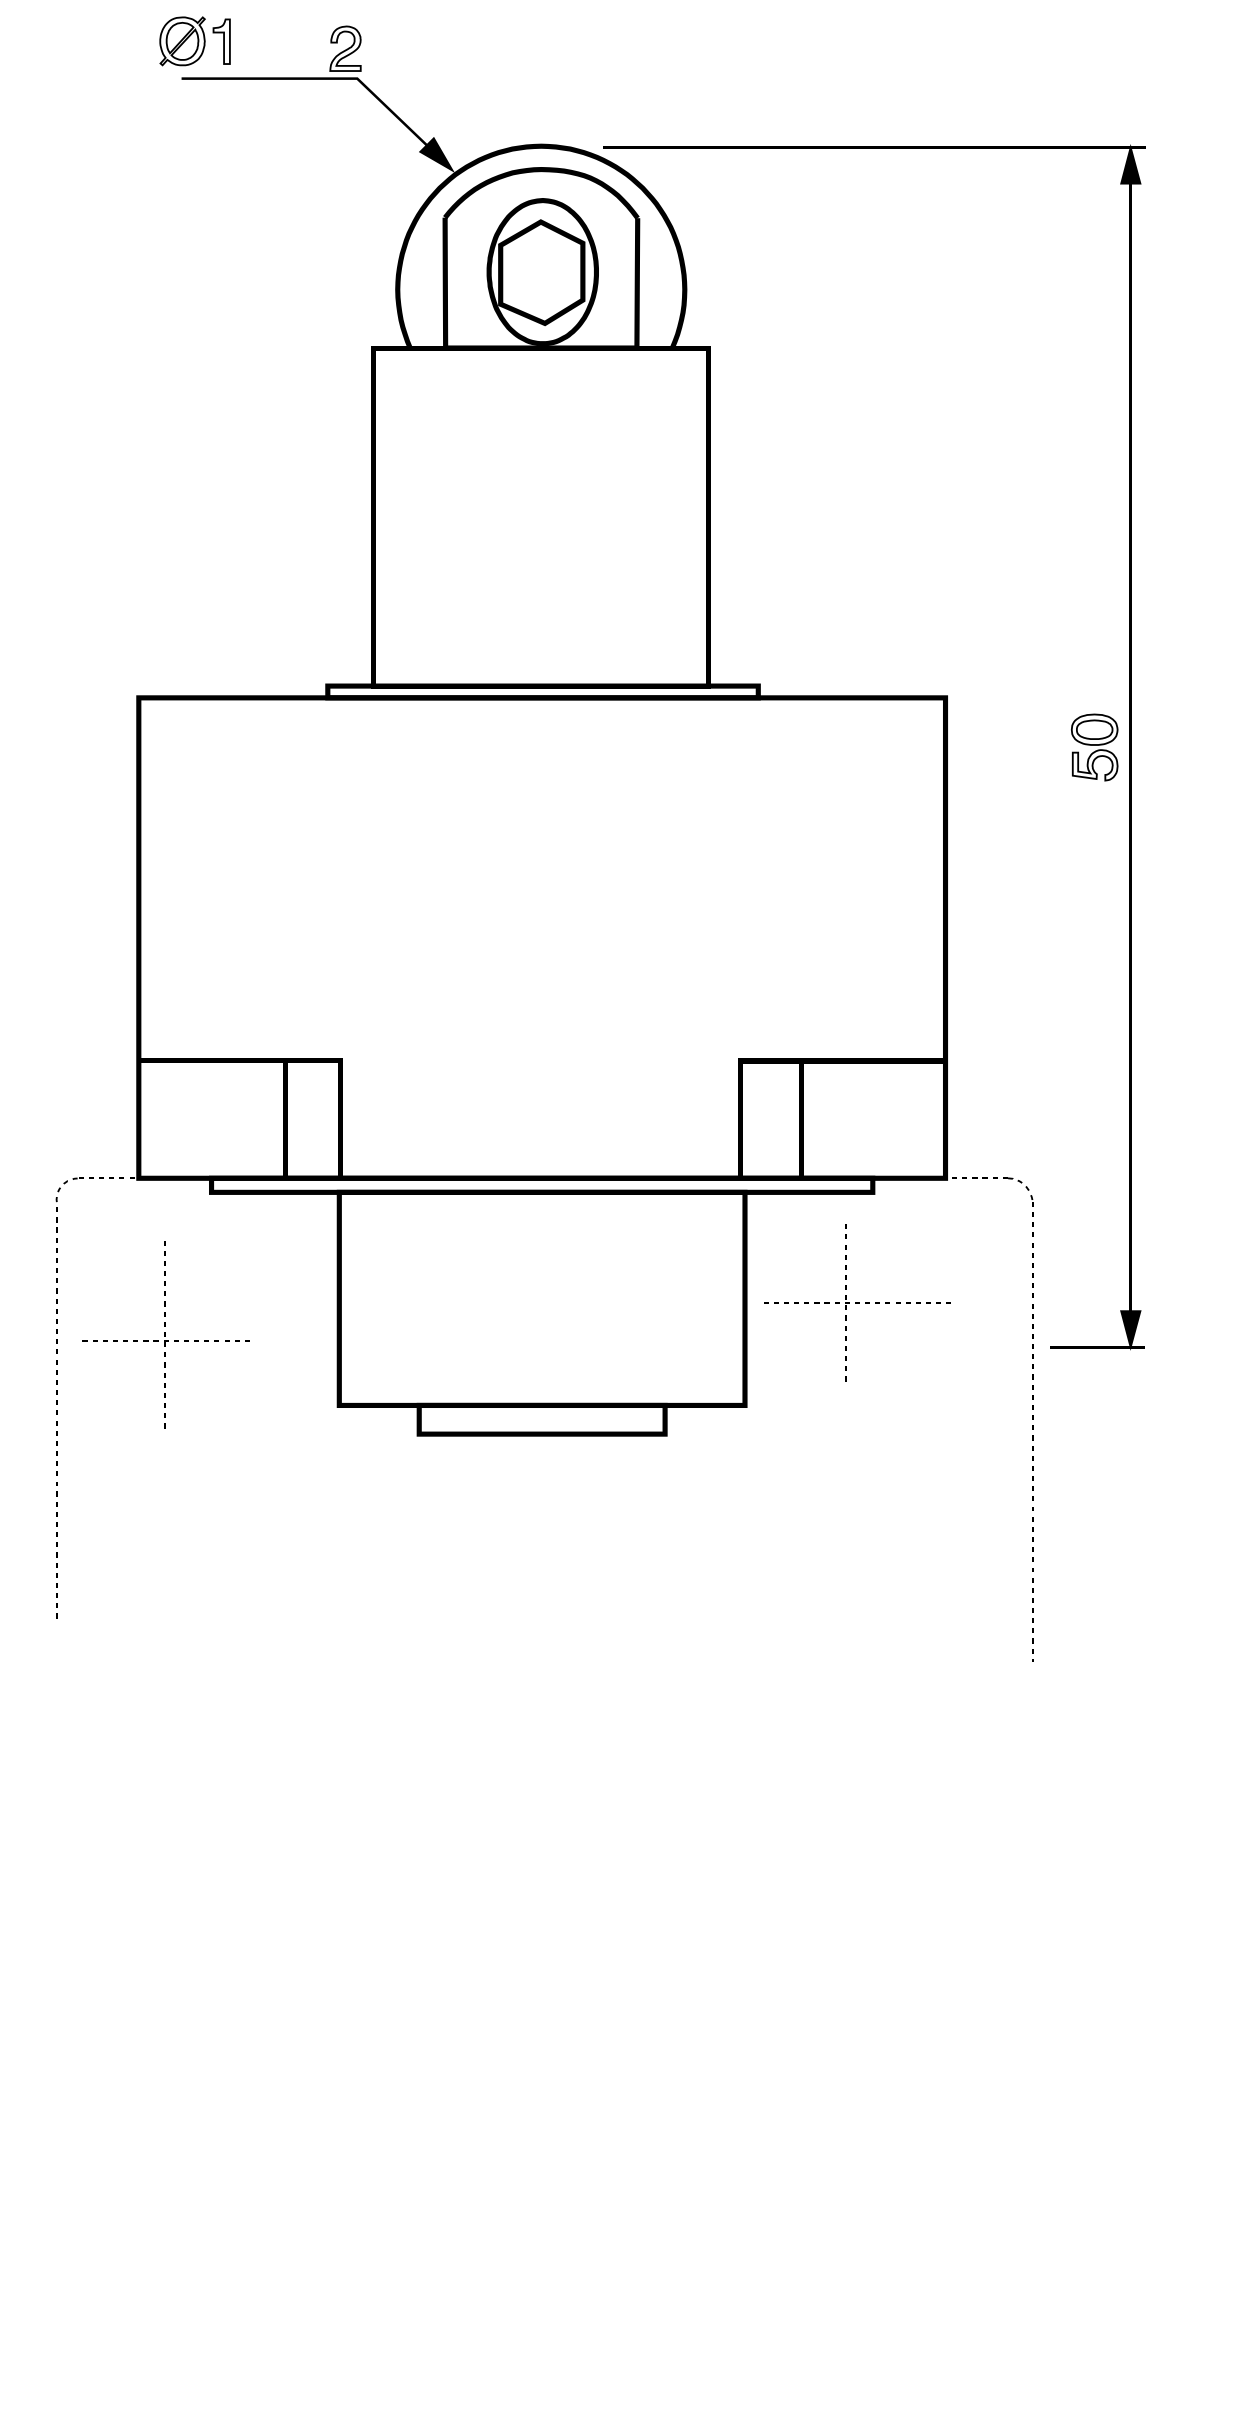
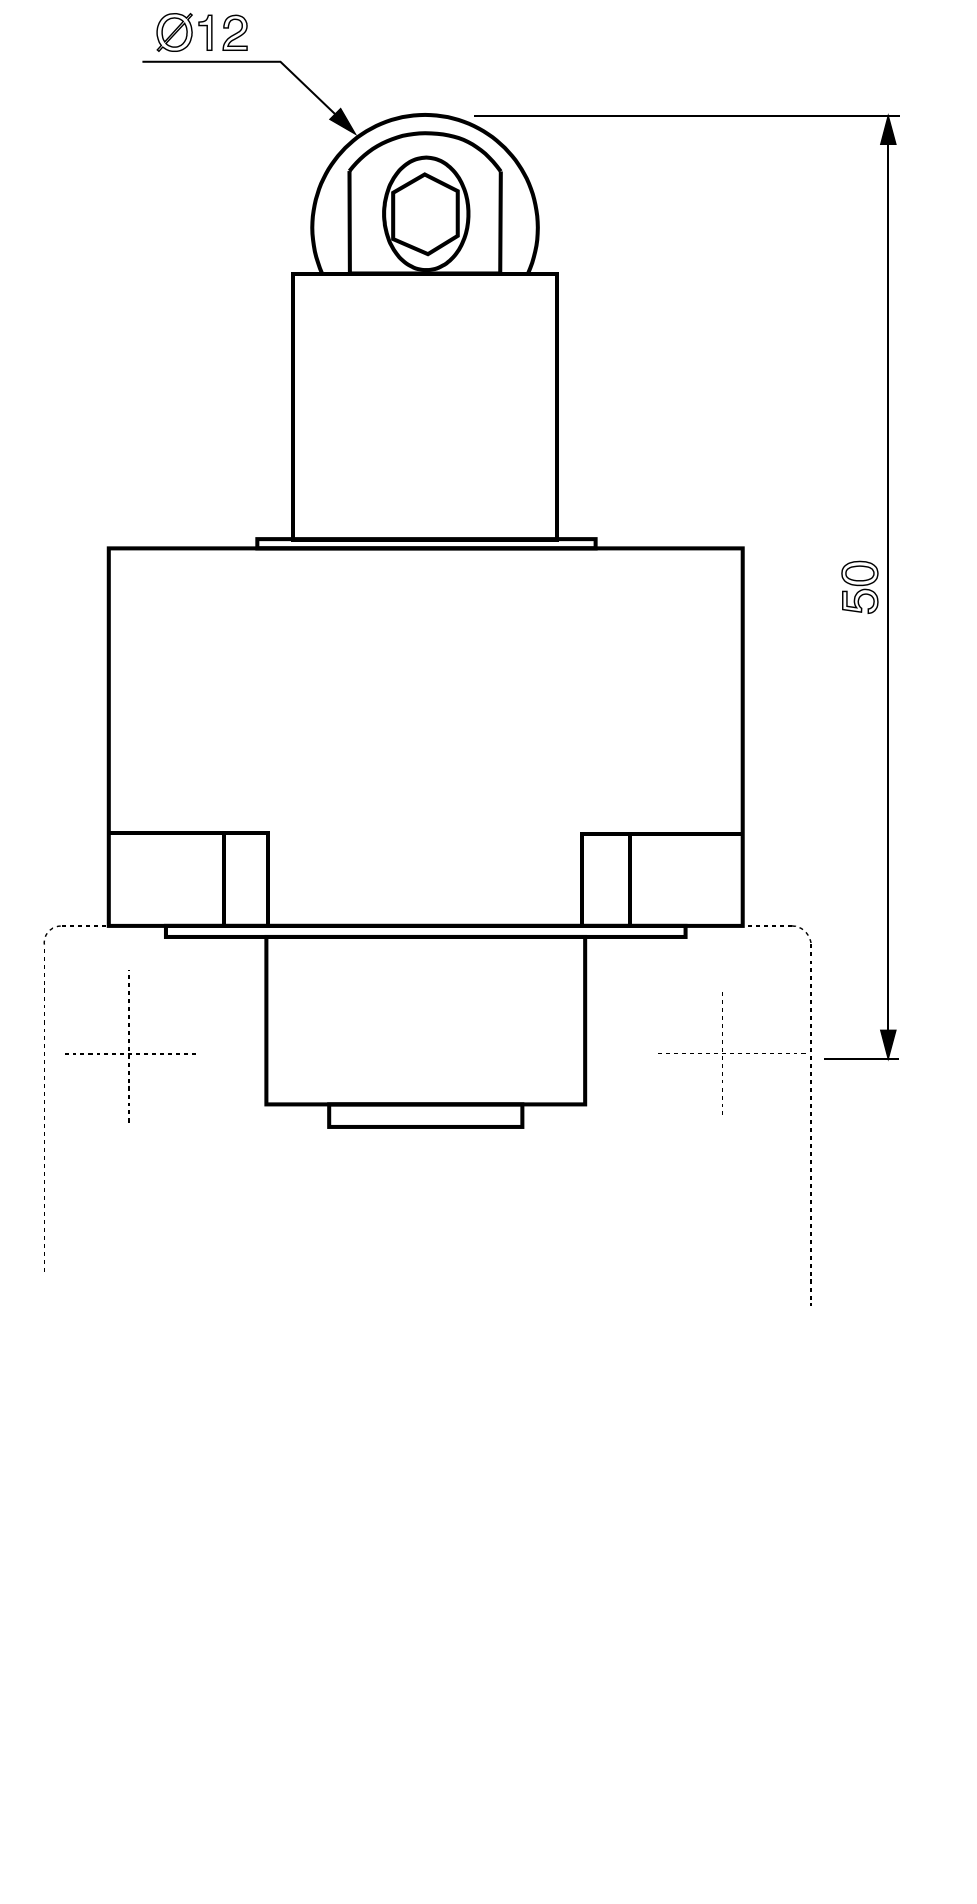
part: (194, 41) -> (184, 32), moved
part: (345, 48) -> (235, 32), moved
part: (857, 1302) -> (731, 1053), moved

